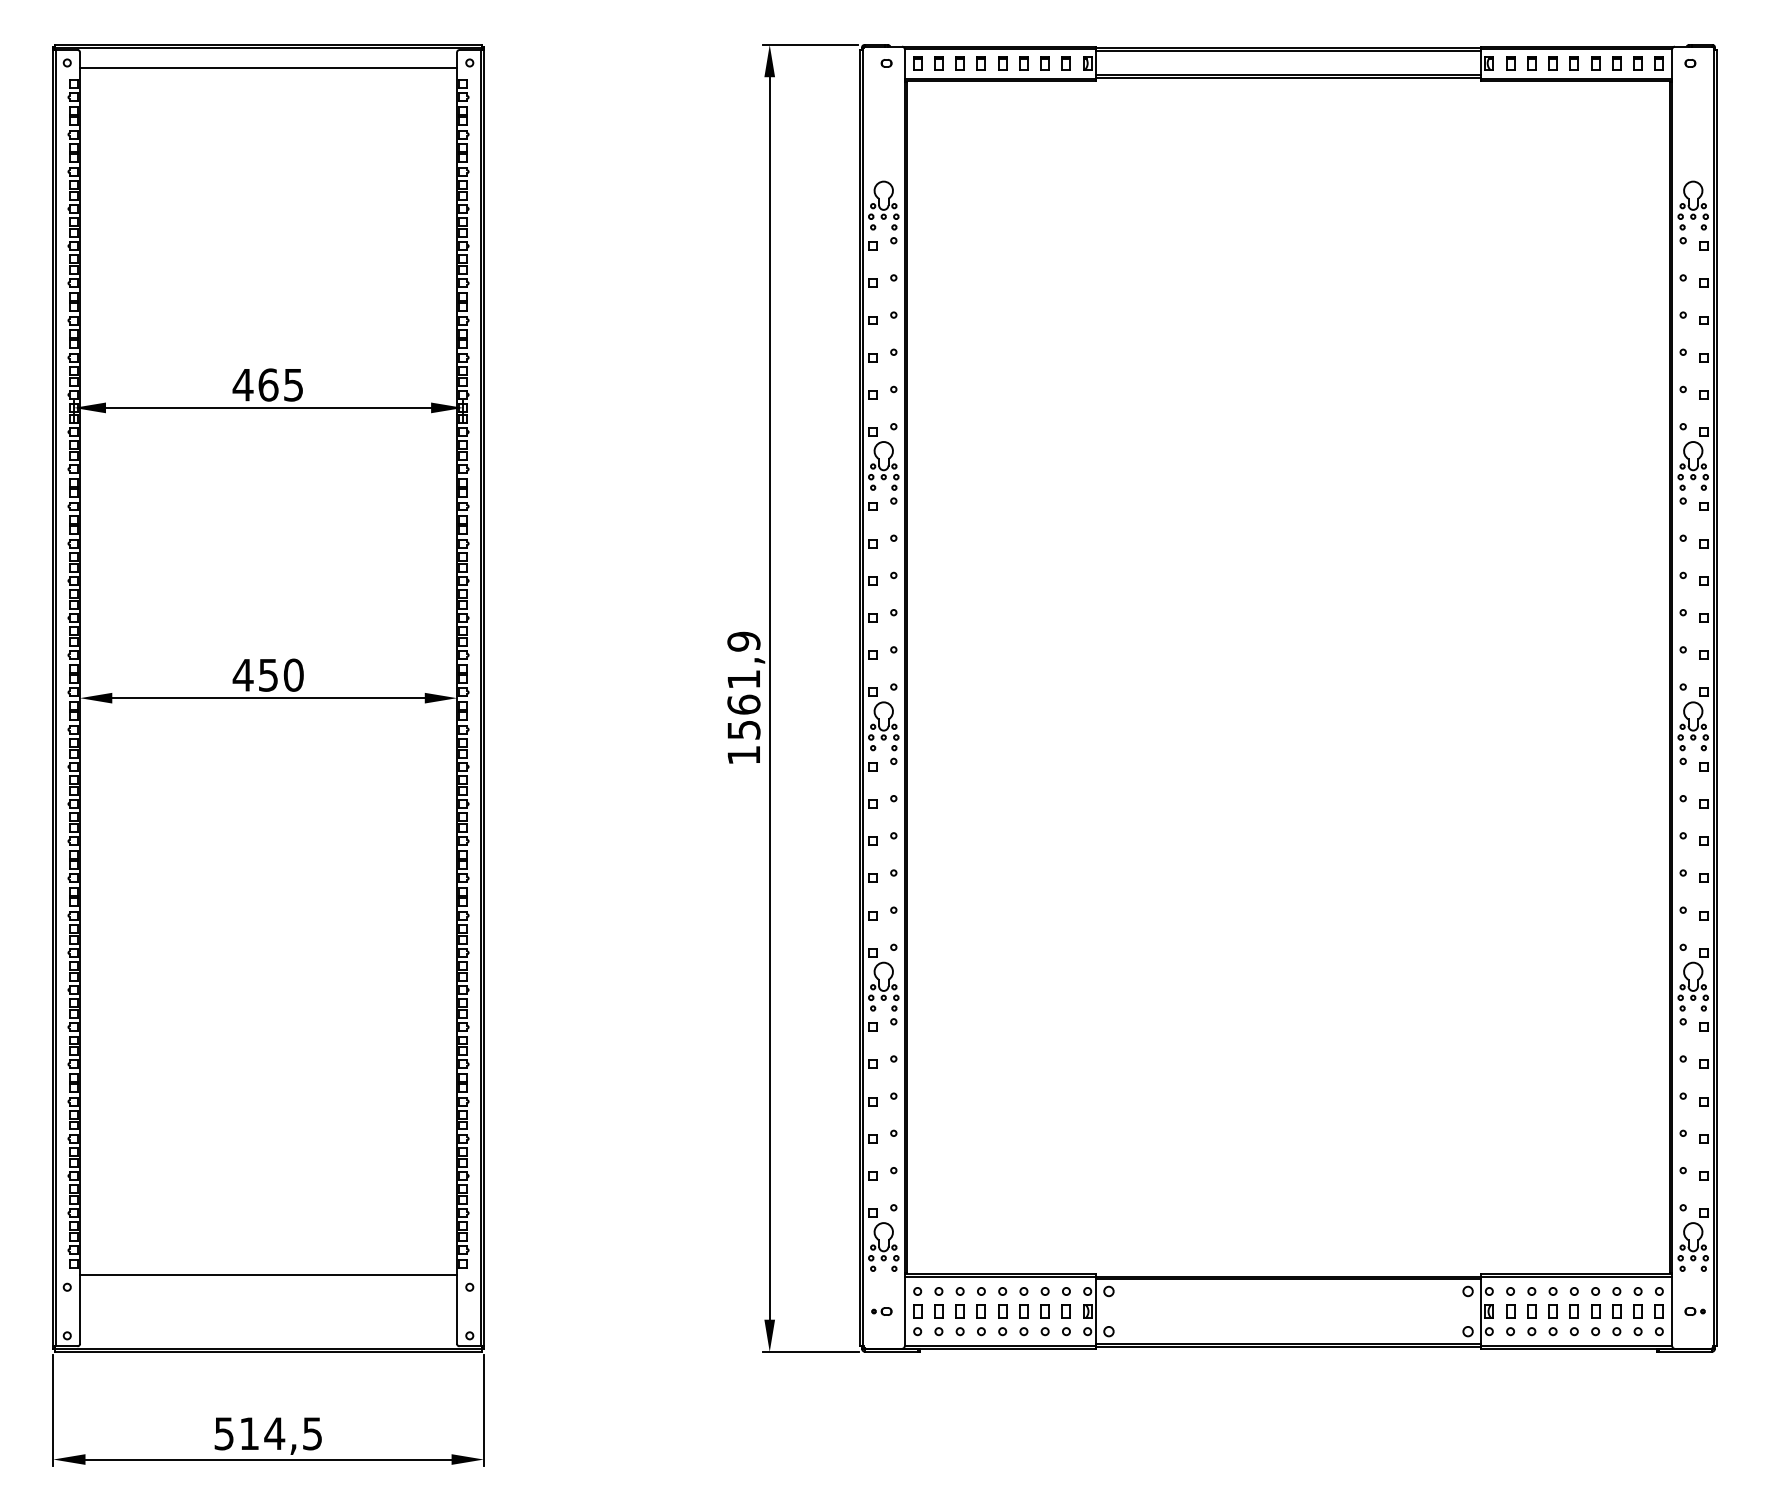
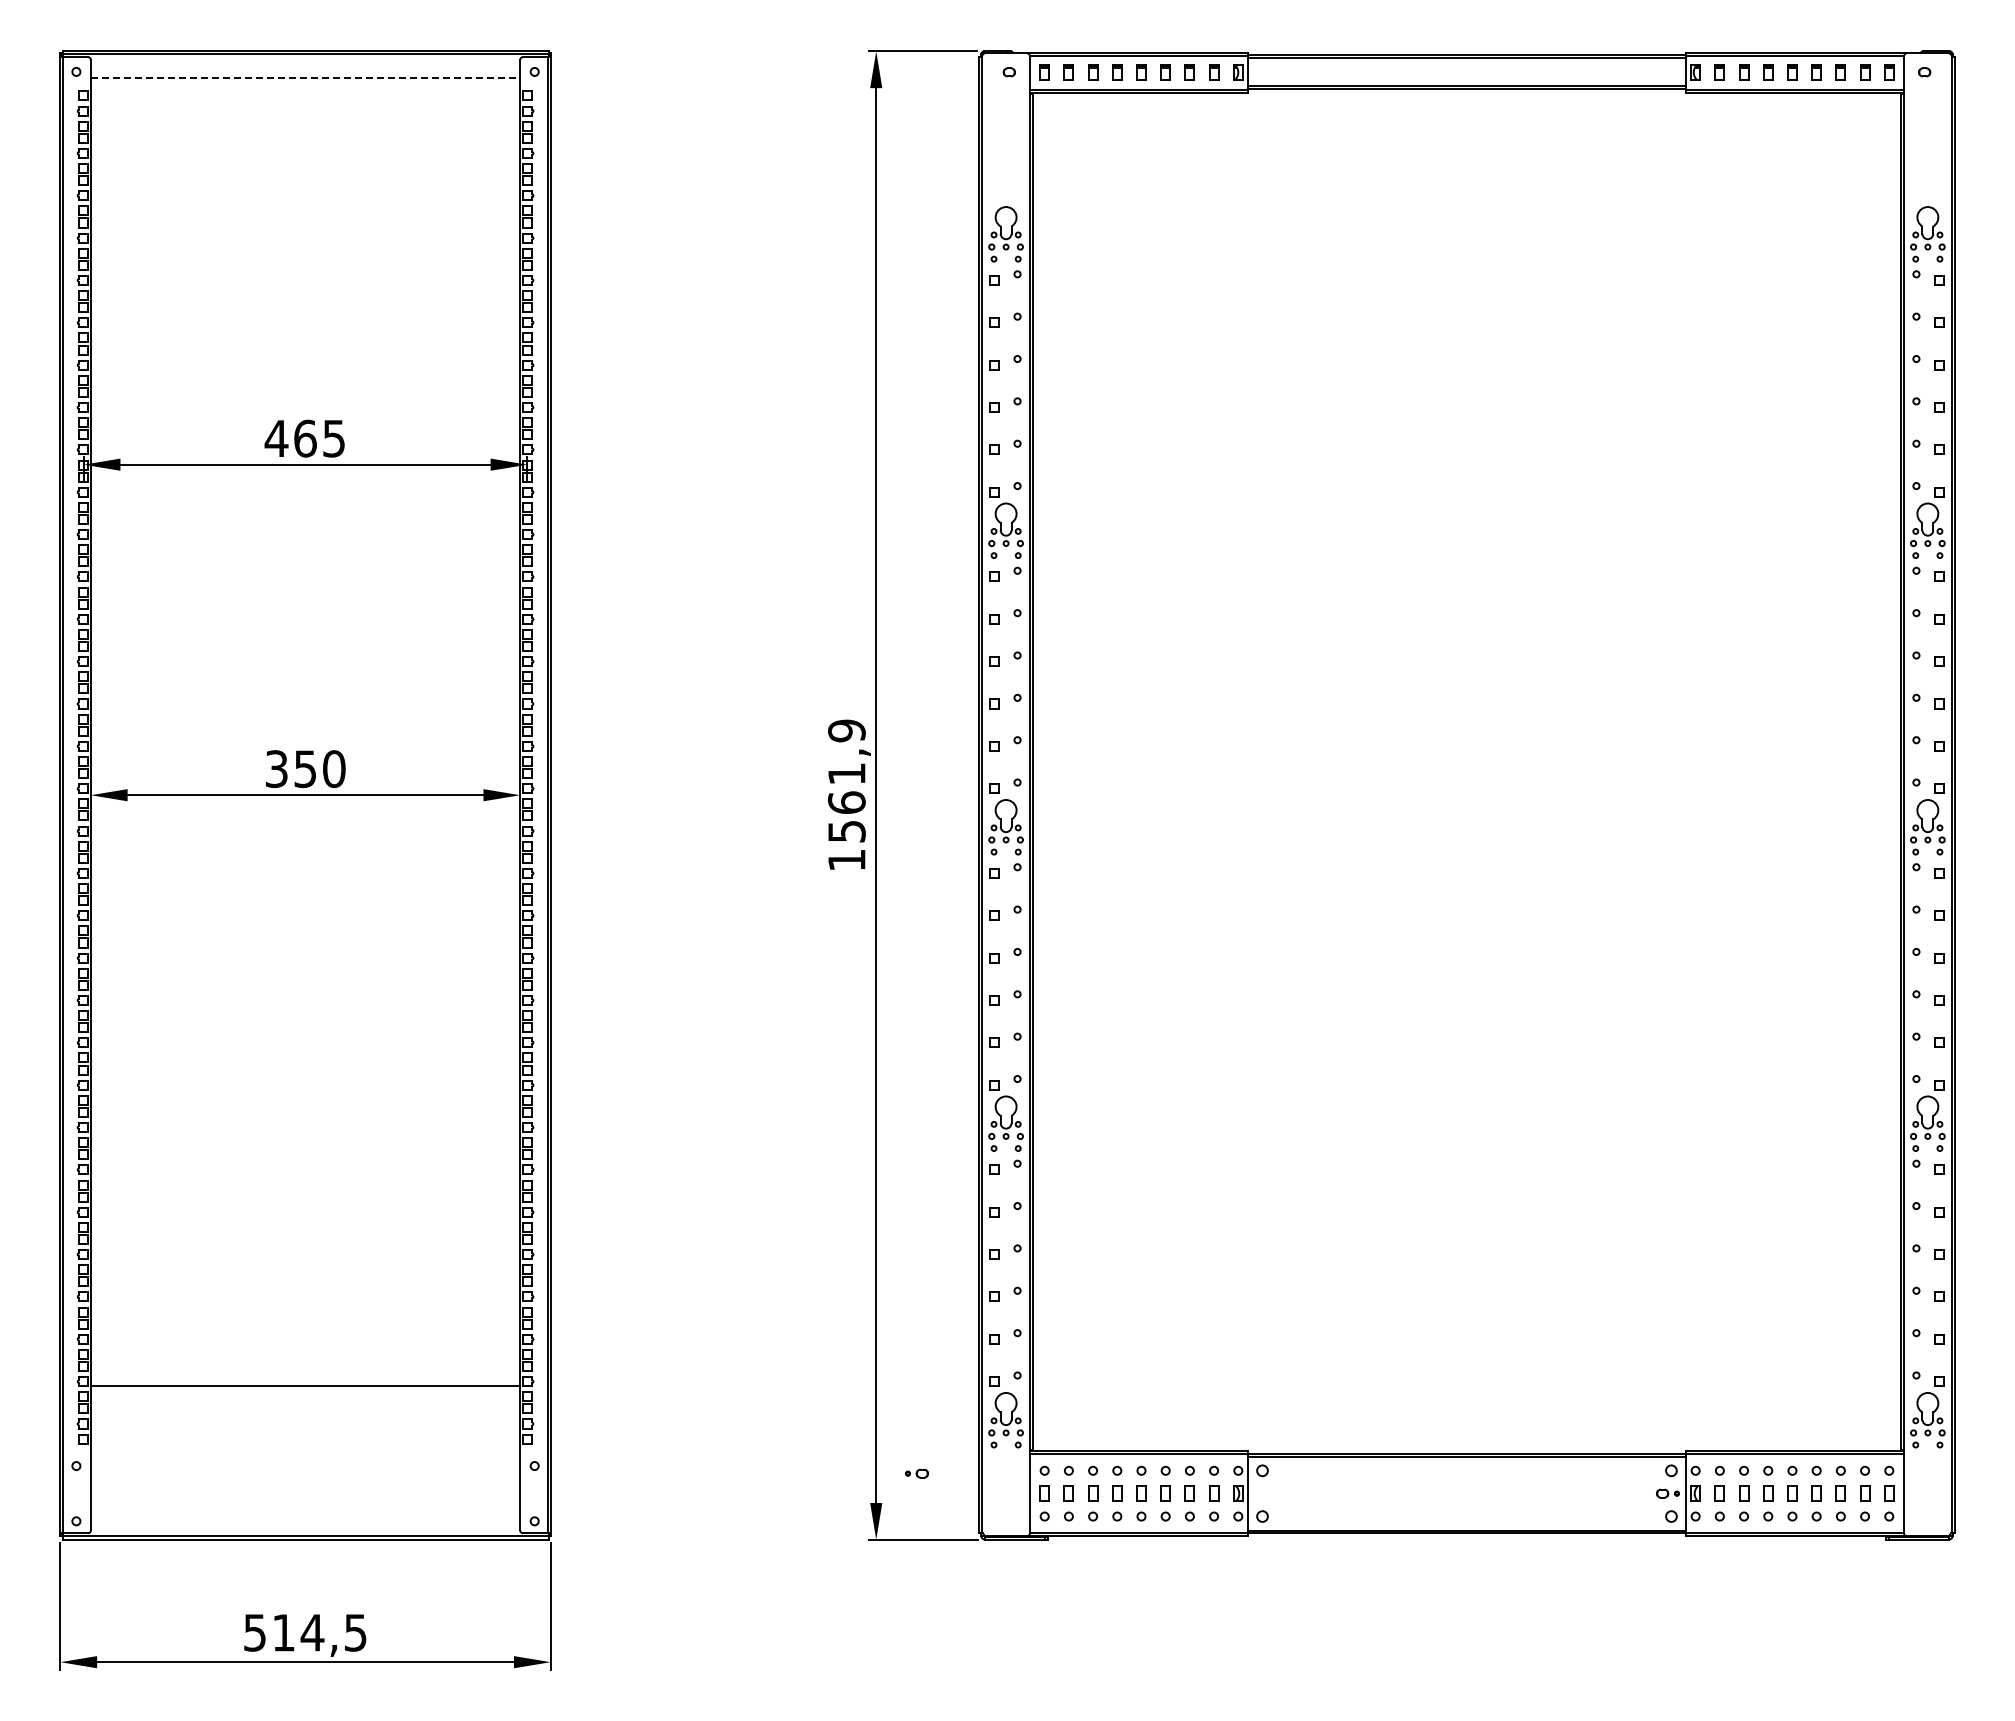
line: (268, 68) -> (305, 78), solid -> dashed
text: (243, 675) -> (276, 769), 450 -> 350
line: (268, 1274) -> (305, 1385), moved
part: (881, 1311) -> (916, 1473), moved
part: (1694, 1311) -> (1667, 1493), moved

